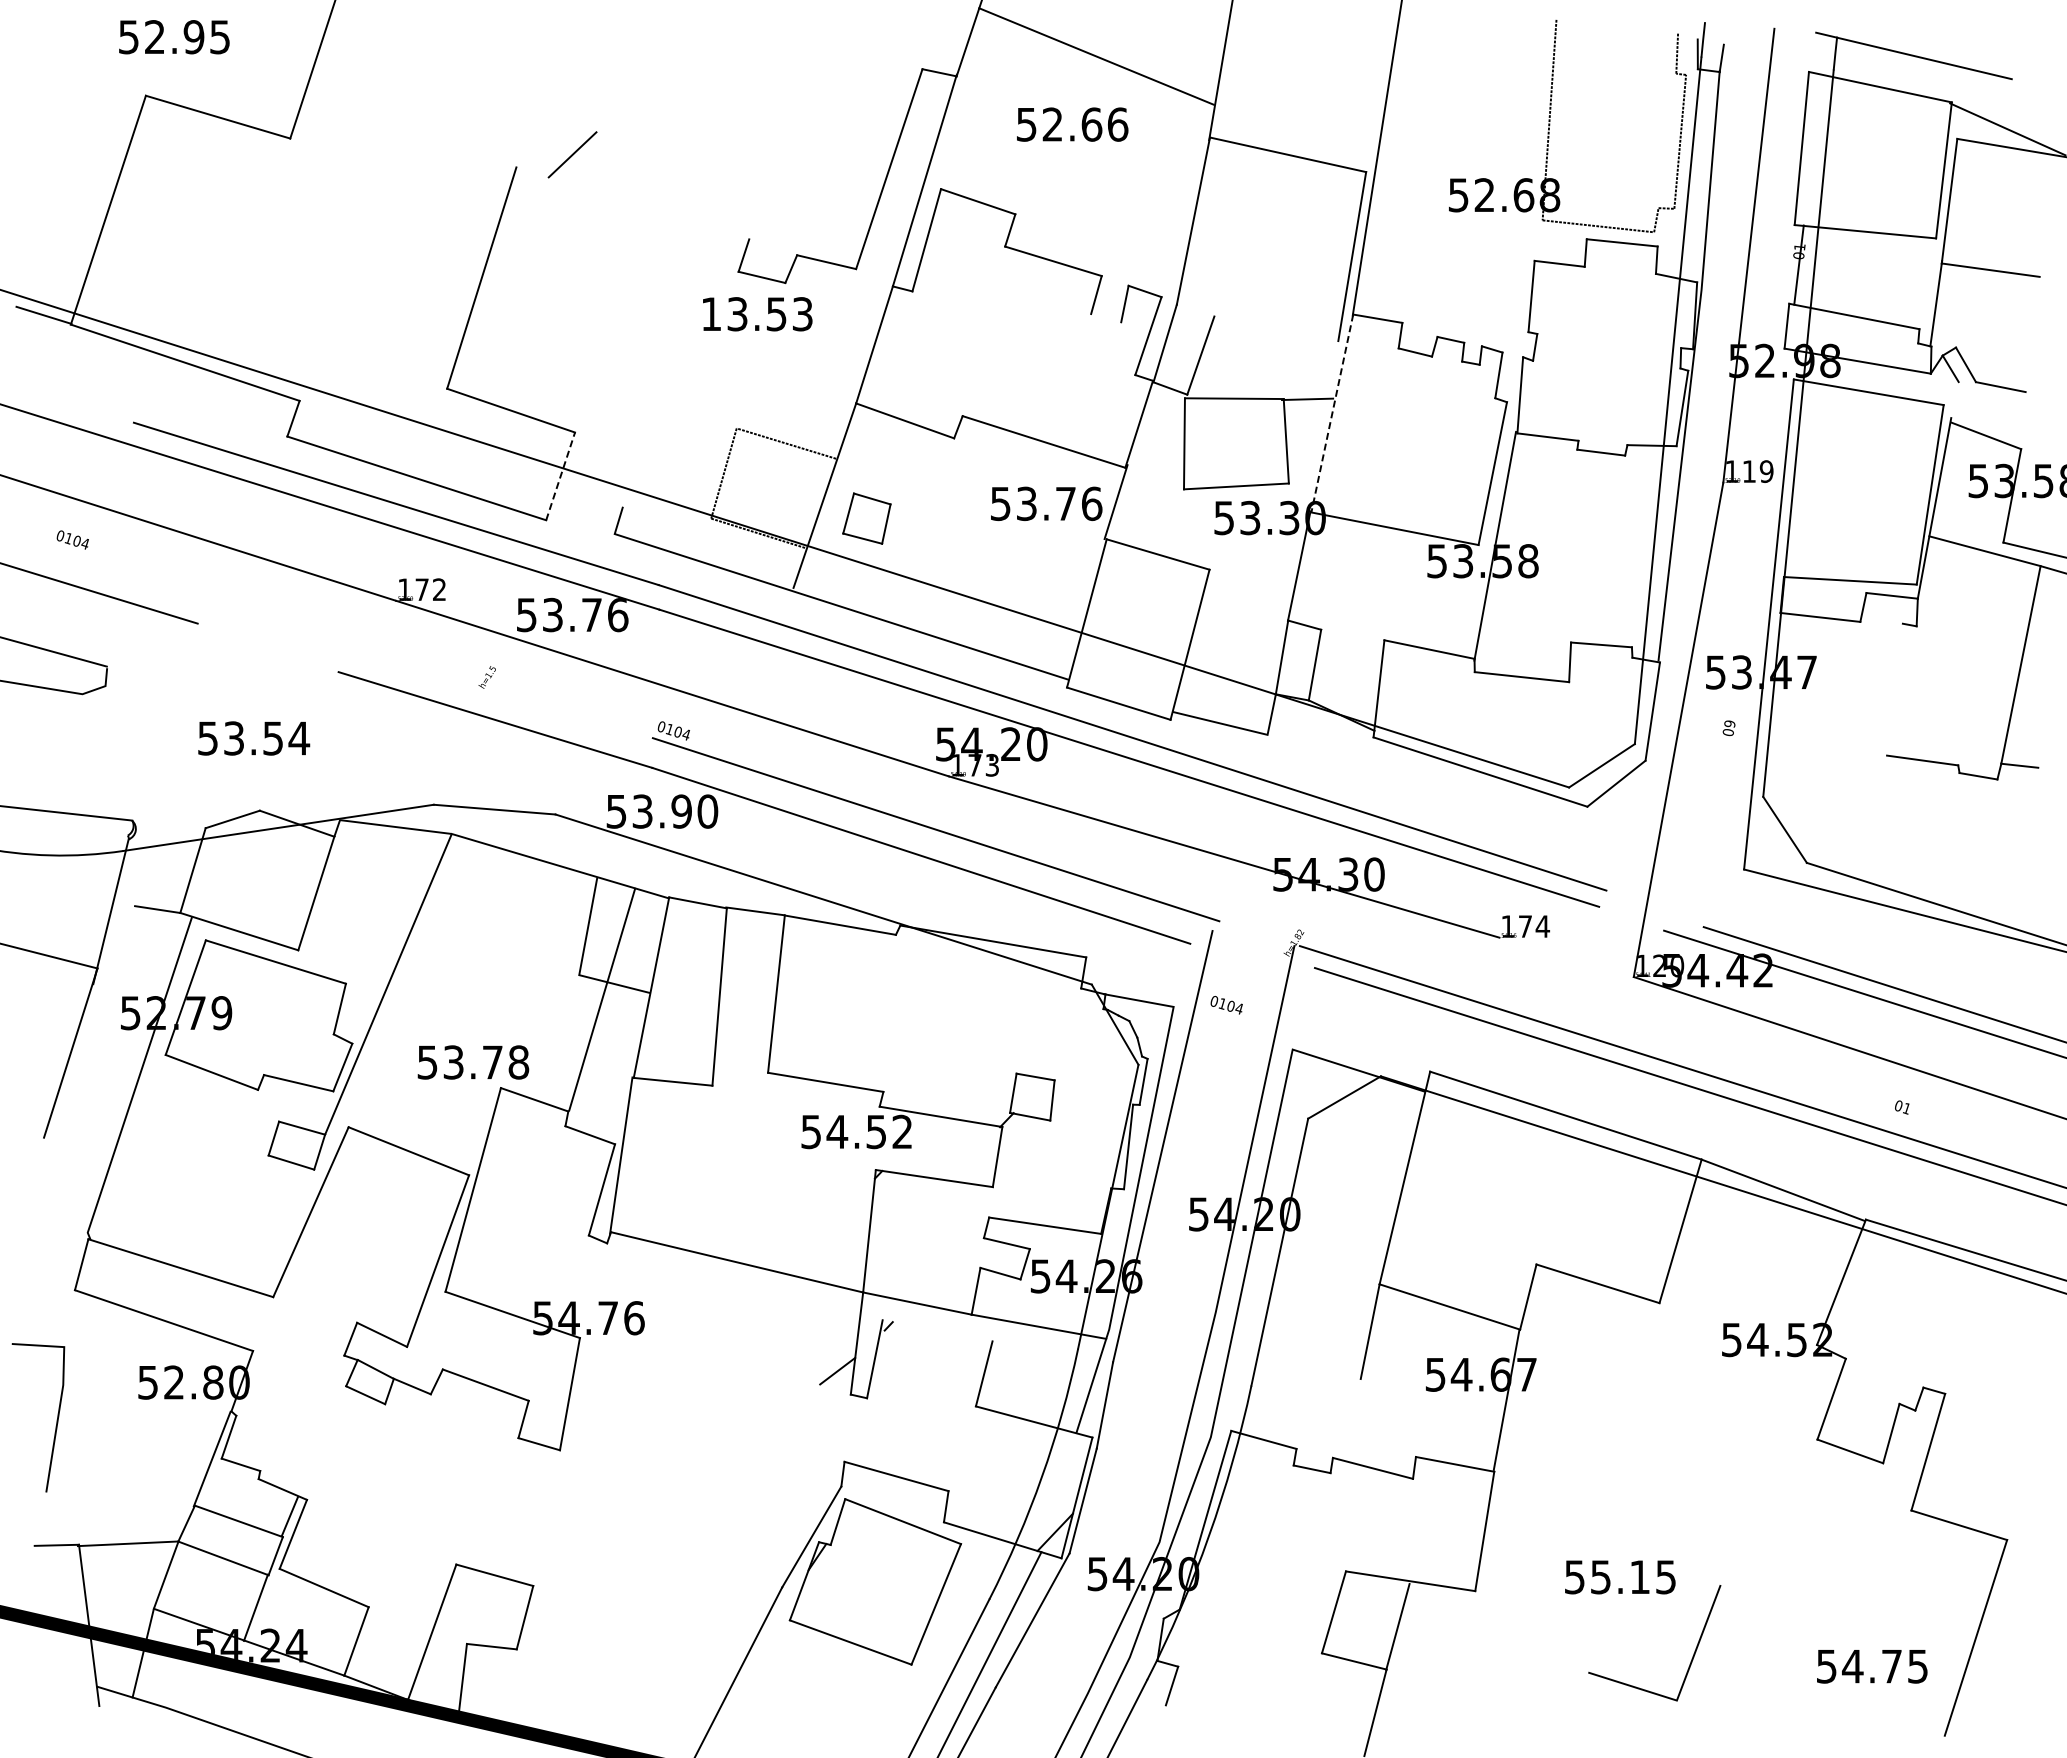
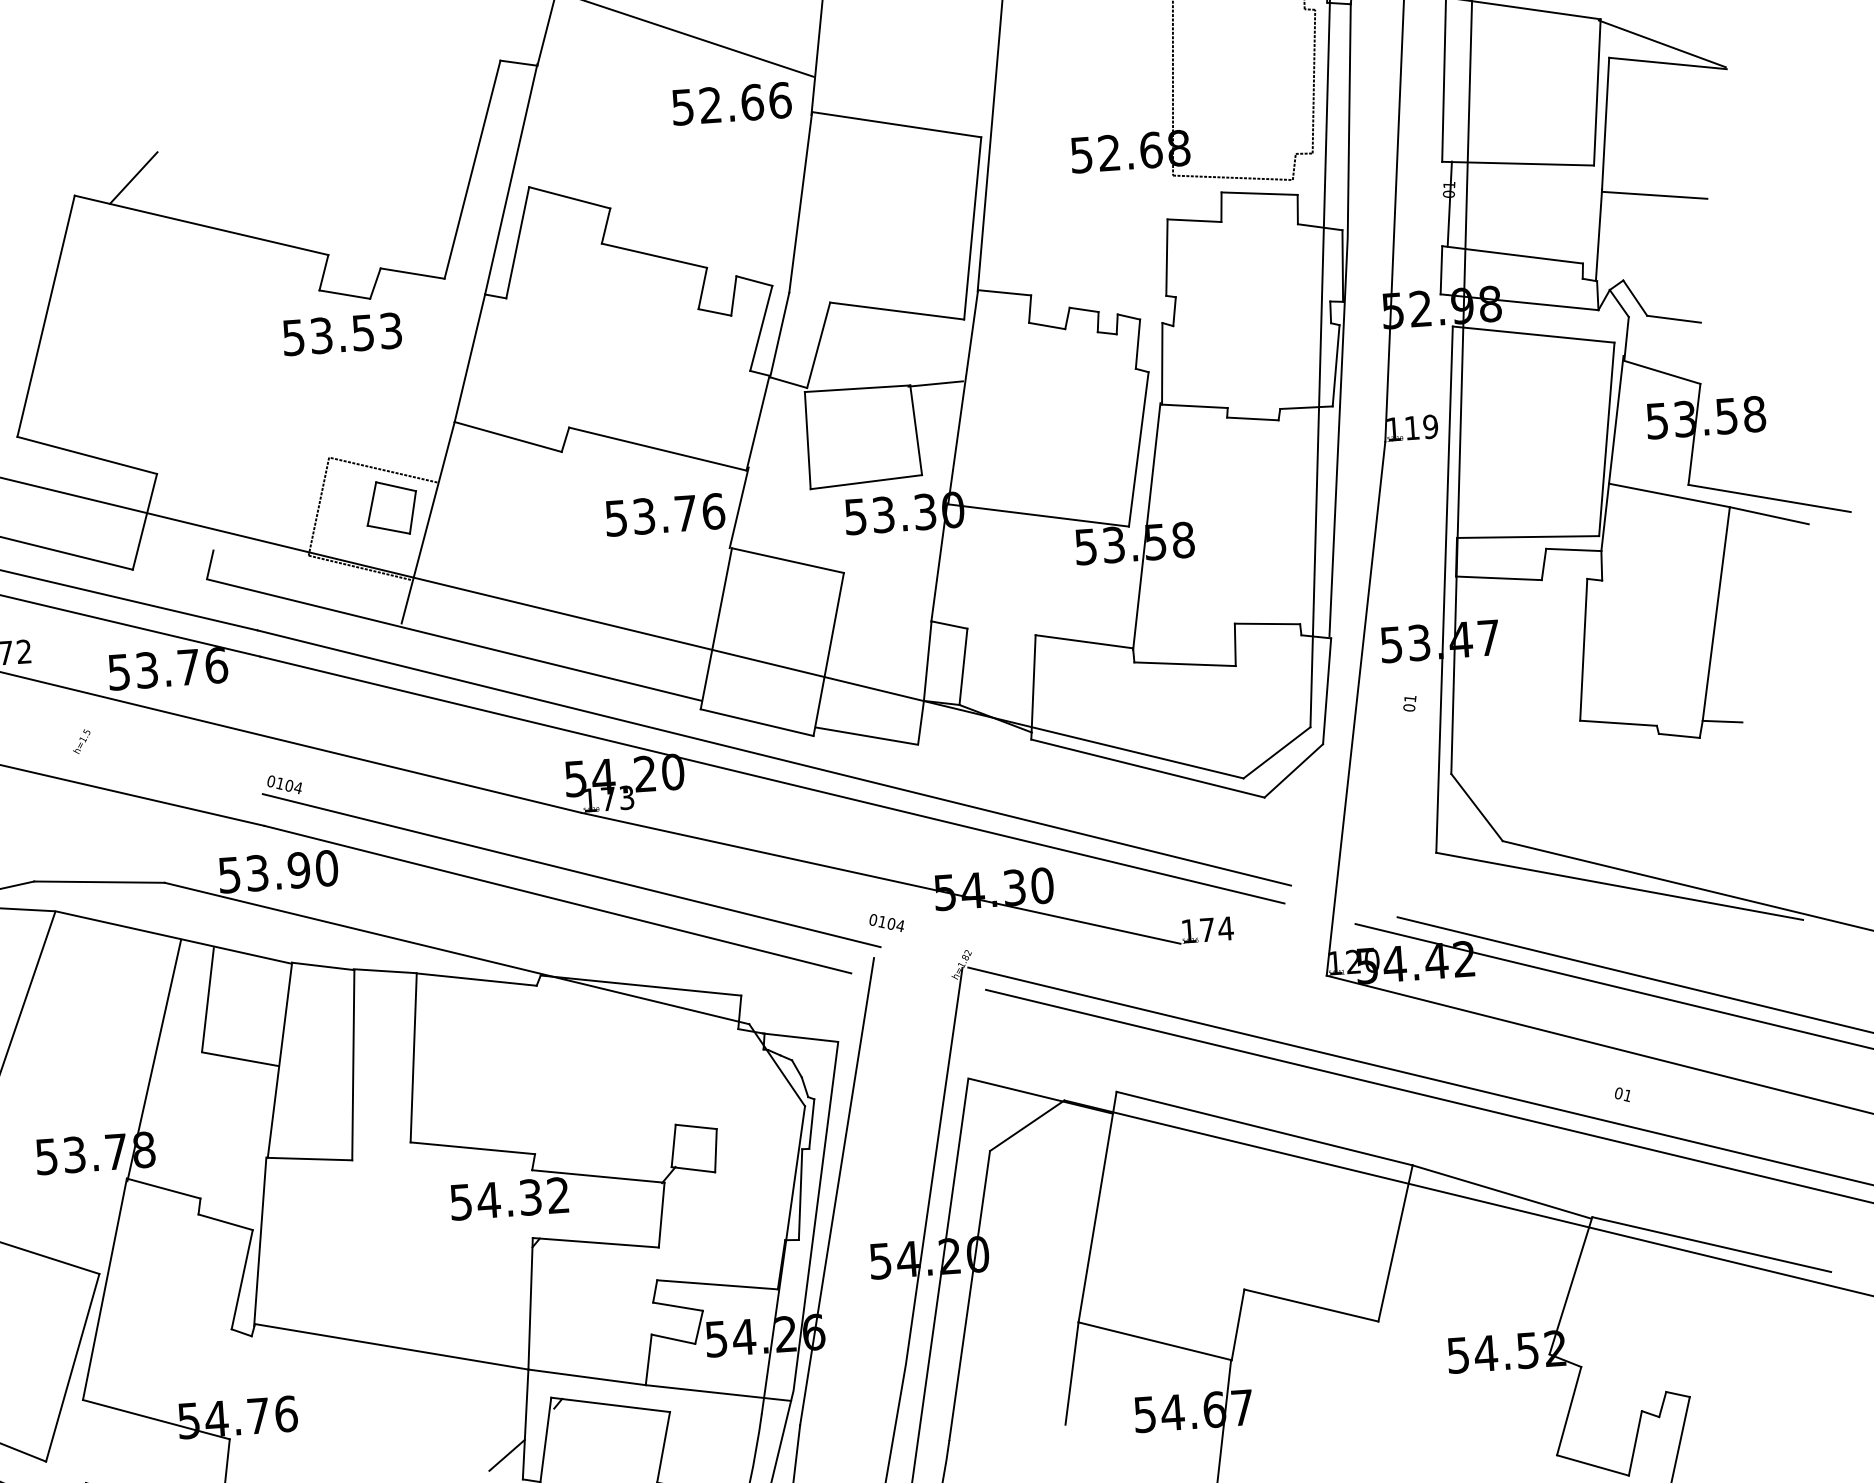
text: (1072, 124) -> (731, 103), moved
line: (632, 203) -> (201, 225), added
text: (710, 314) -> (292, 338), 13.53 -> 53.53
line: (1106, 318) -> (715, 312), added
line: (1276, 328) -> (897, 310), added
line: (1954, 402) -> (1625, 339), added
line: (1332, 414) -> (963, 398), dashed -> solid
line: (560, 475) -> (144, 520), dashed -> solid
part: (866, 518) -> (391, 507), moved
line: (1894, 689) -> (1583, 649), added
text: (1729, 723) -> (1409, 698), 09 -> 01
line: (602, 999) -> (154, 1060), moved
text: (1226, 1004) -> (886, 922), moved
text: (876, 1131) -> (530, 1196), 54.52 -> 54.32
line: (937, 1330) -> (610, 1404), added

